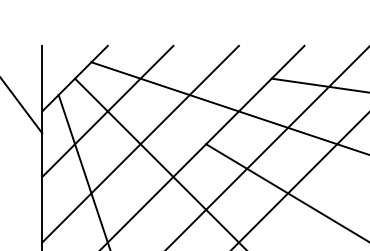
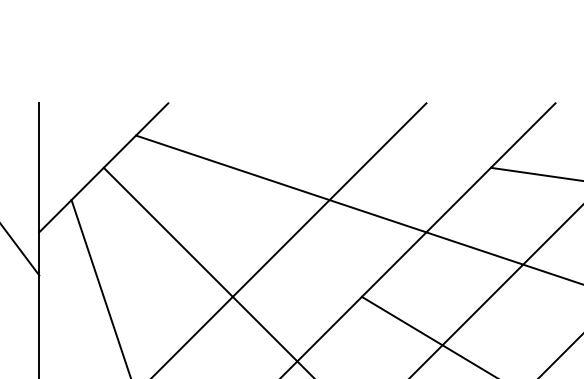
line: (107, 111) -> (167, 232), removed

